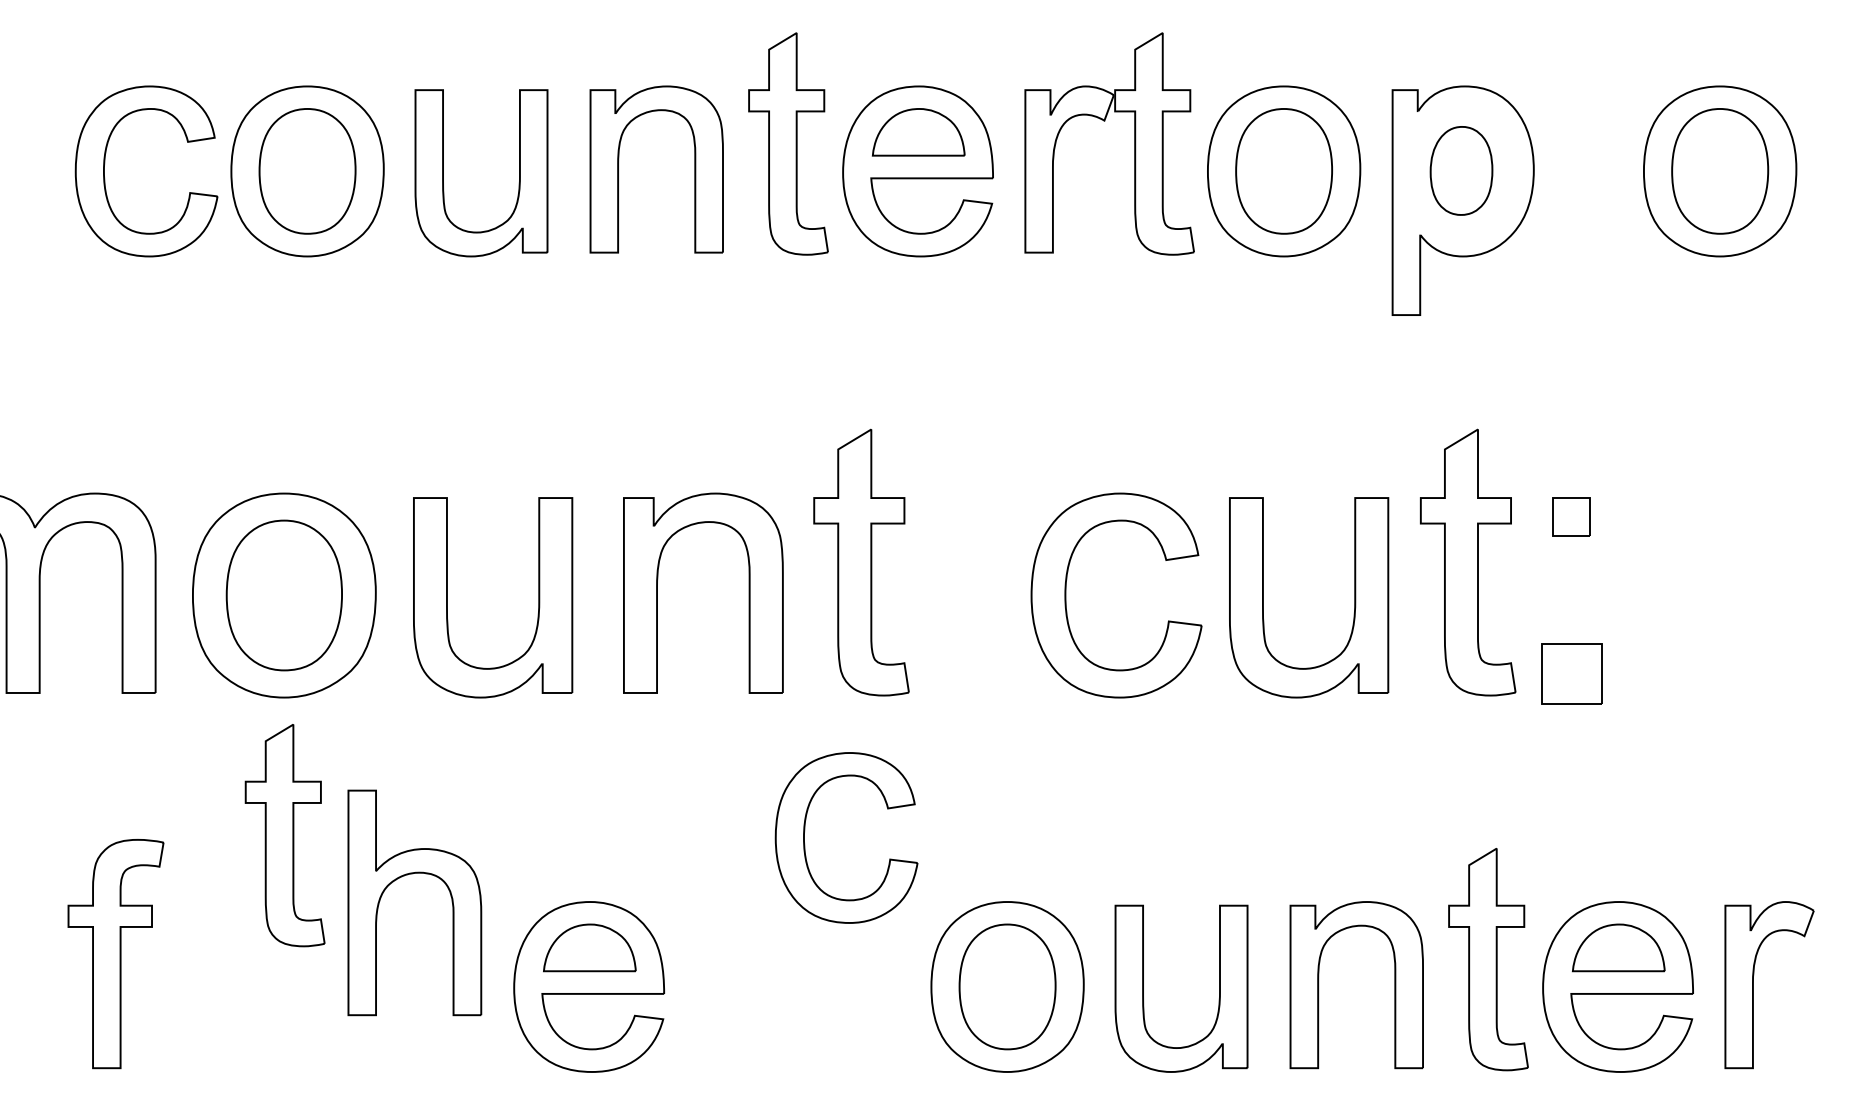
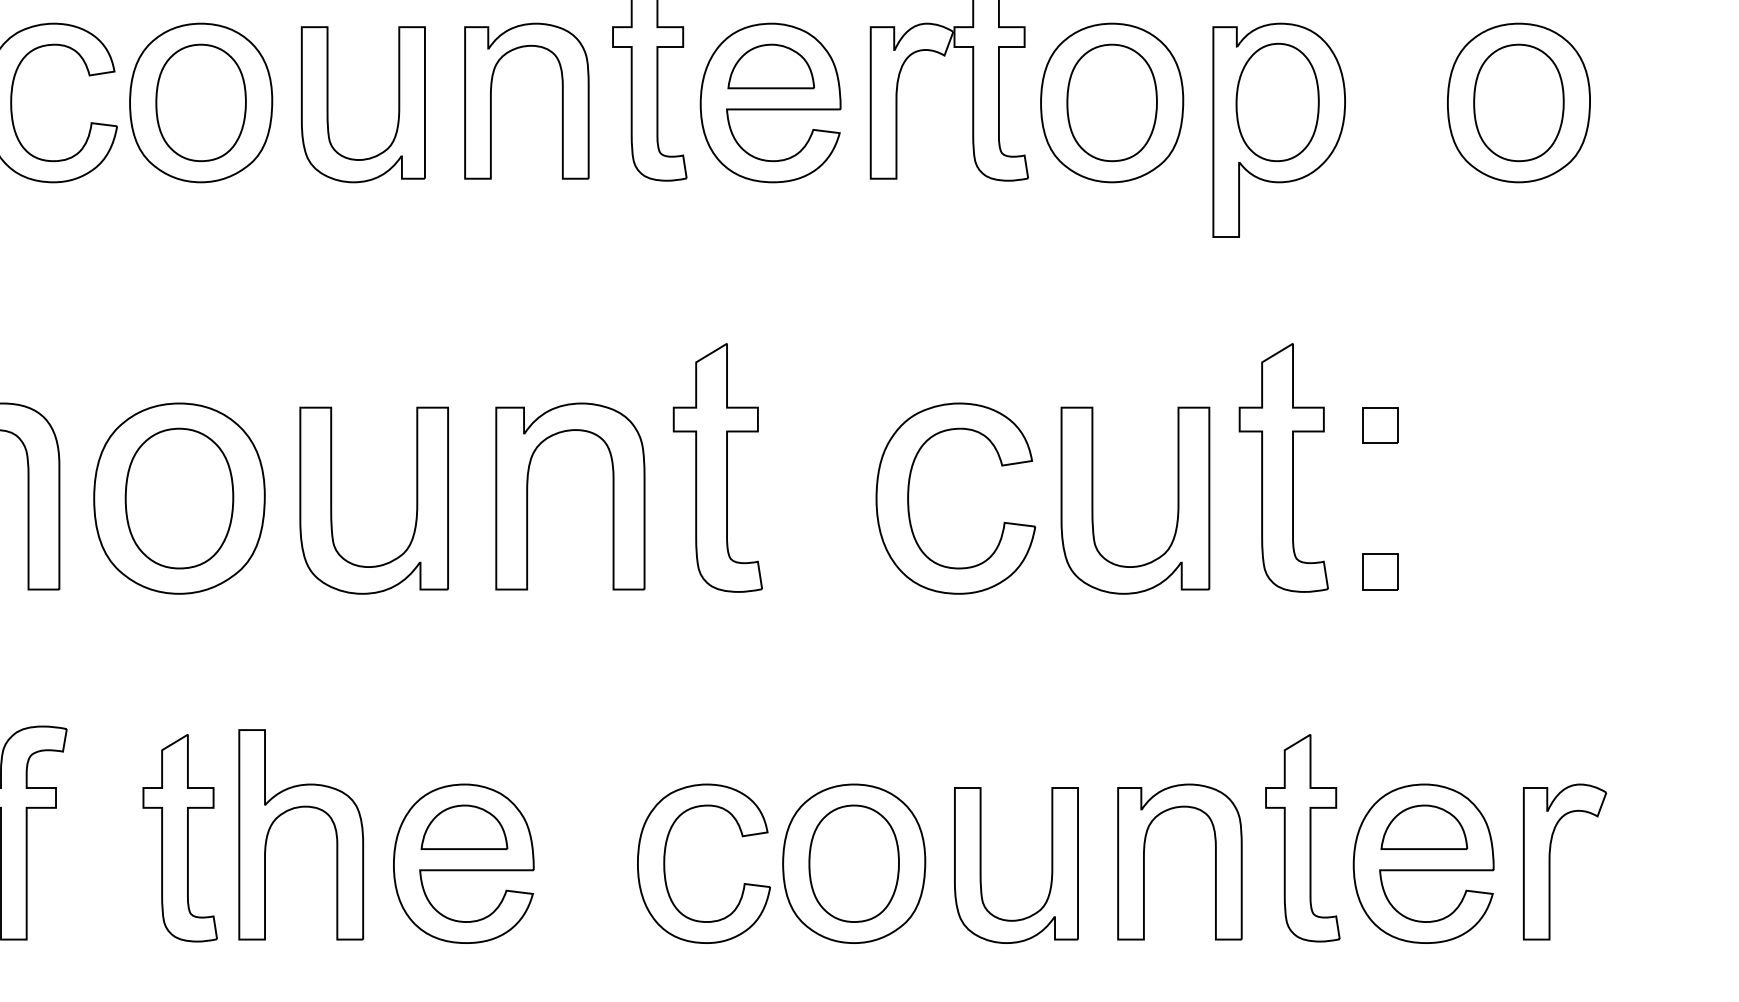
part: (1461, 170) -> (1277, 102), size x1.43
part: (1571, 673) -> (1380, 571), size x0.62
part: (805, 831) -> (665, 857), moved
part: (284, 835) -> (179, 838), moved
part: (404, 876) -> (291, 810), moved

